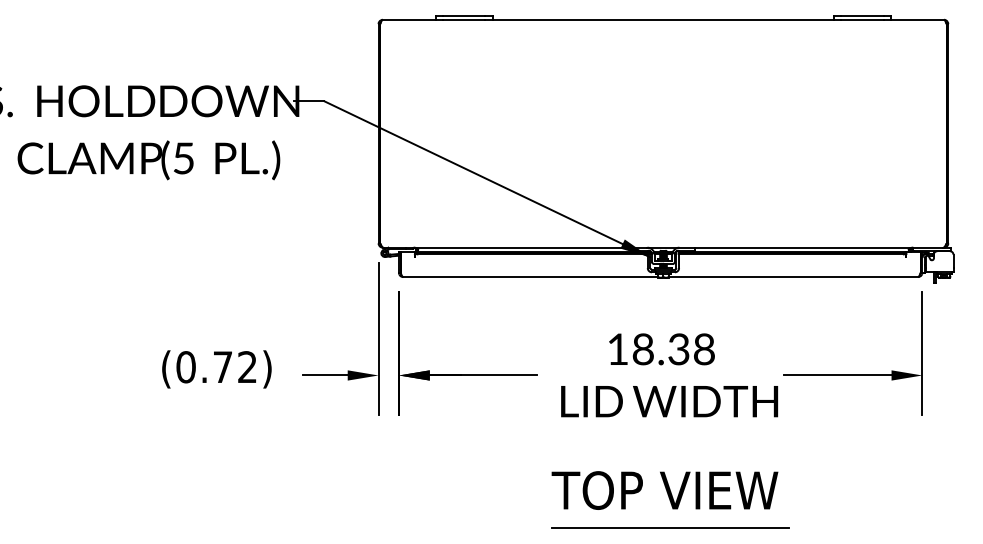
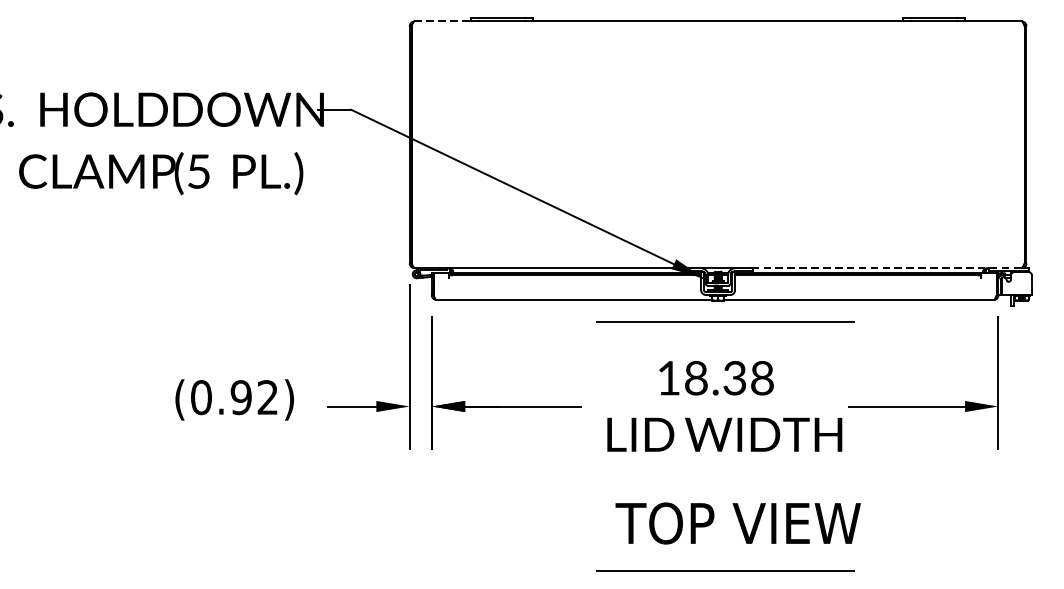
line: (409, 19) -> (443, 21), solid -> dashed
line: (819, 247) -> (887, 267), solid -> dashed
line: (670, 297) -> (725, 322), added
text: (222, 367) -> (240, 397), (0.72) -> (0.92)
text: (664, 490) -> (737, 523), moved

